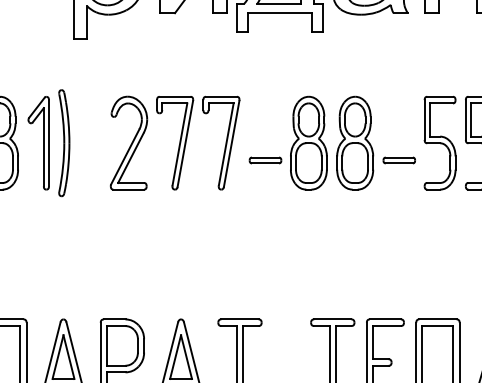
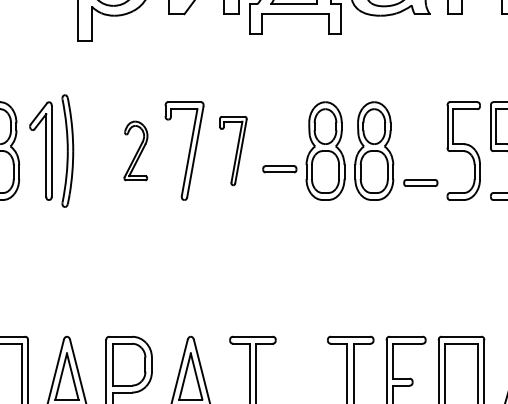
part: (128, 142) -> (135, 150), size x0.6
part: (221, 142) -> (233, 150), size x0.7
part: (398, 160) -> (419, 183), moved

